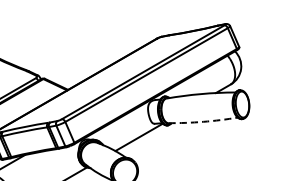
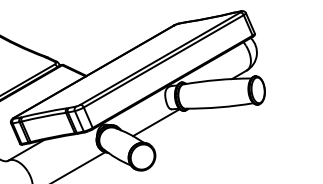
arc: (203, 121) -> (219, 107), dashed -> solid

